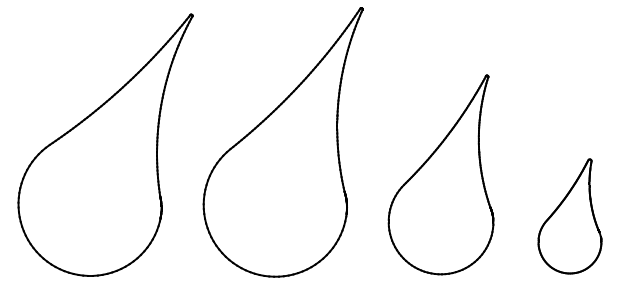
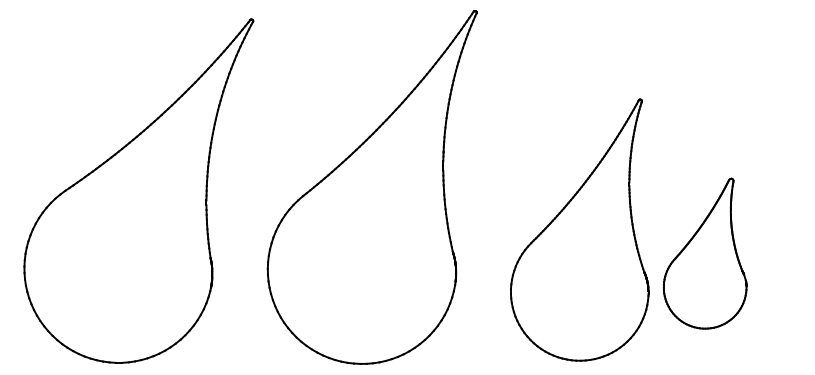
part: (569, 216) -> (704, 253), moved

